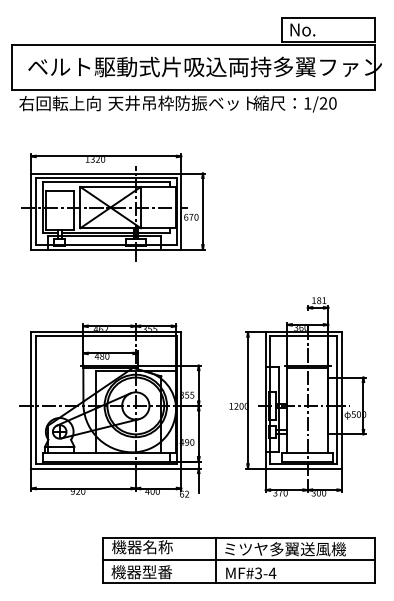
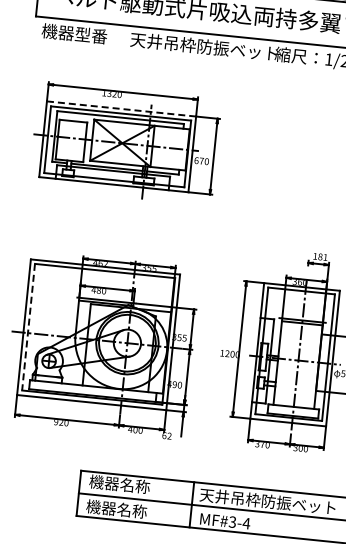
text: (59, 103) -> (82, 34), 右回転上向 -> 機器型番
line: (106, 173) -> (121, 108), solid -> dashed
line: (35, 400) -> (28, 327), solid -> dashed
text: (291, 549) -> (267, 501), ミツヤ多翼送風機 -> 天井吊枠防振ベット
text: (157, 572) -> (132, 511), 機器型番 -> 機器名称

